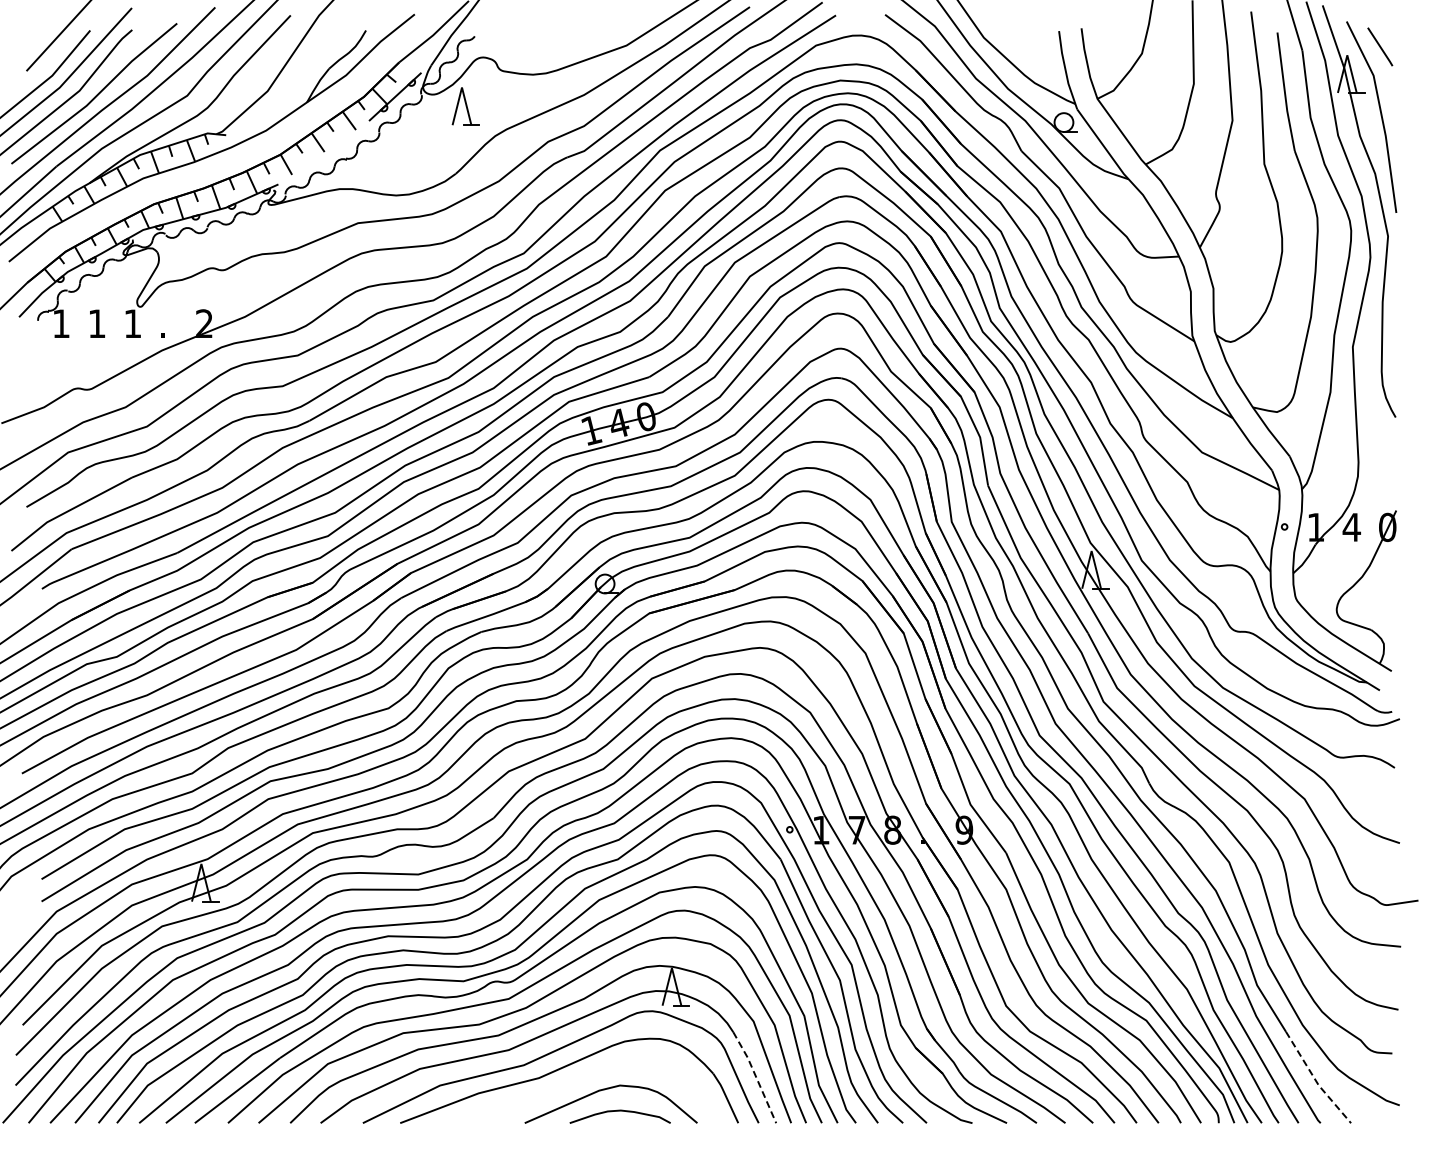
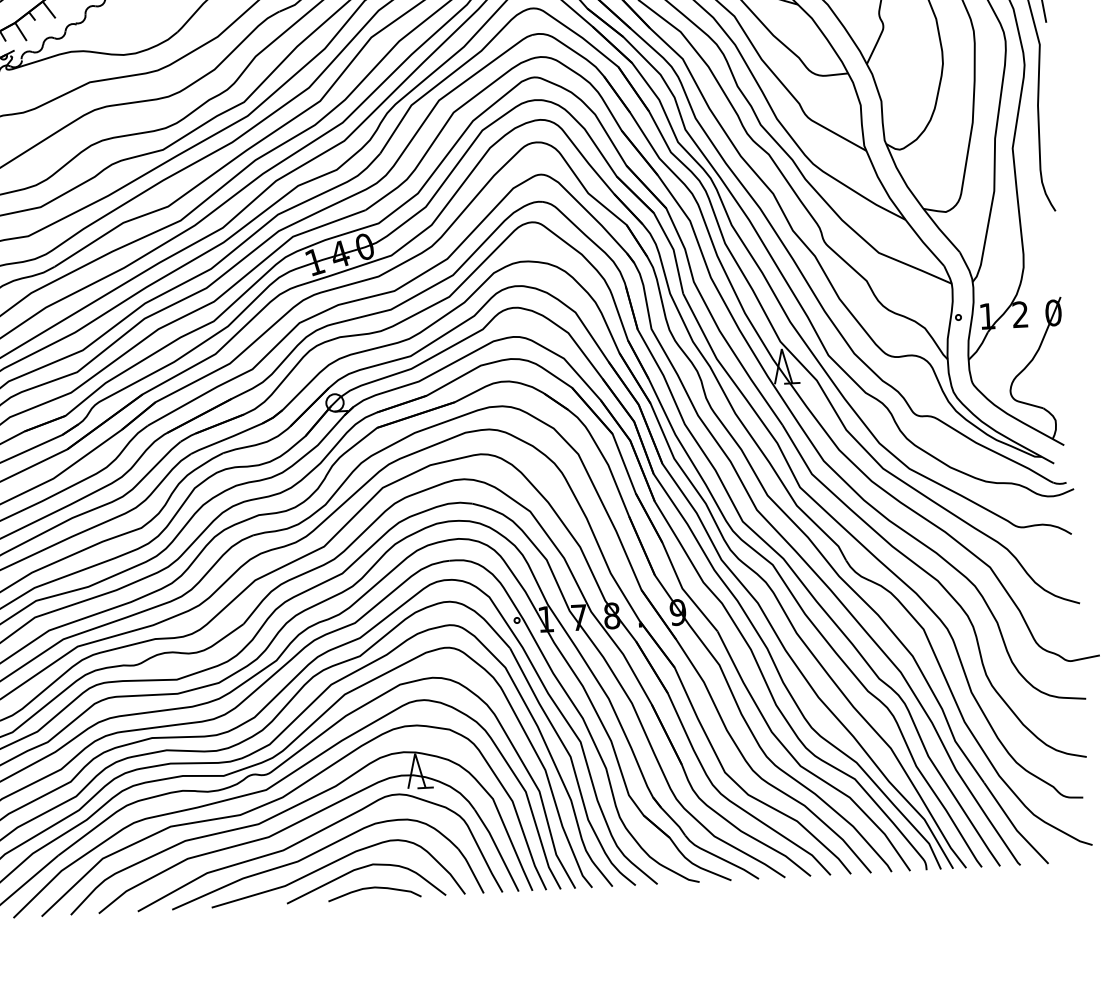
text: (1351, 526) -> (1020, 313), 4 -> 2
line: (756, 1076) -> (498, 849), dashed -> solid
line: (1315, 1080) -> (1013, 826), dashed -> solid
curve: (577, 1082) -> (333, 863), added

